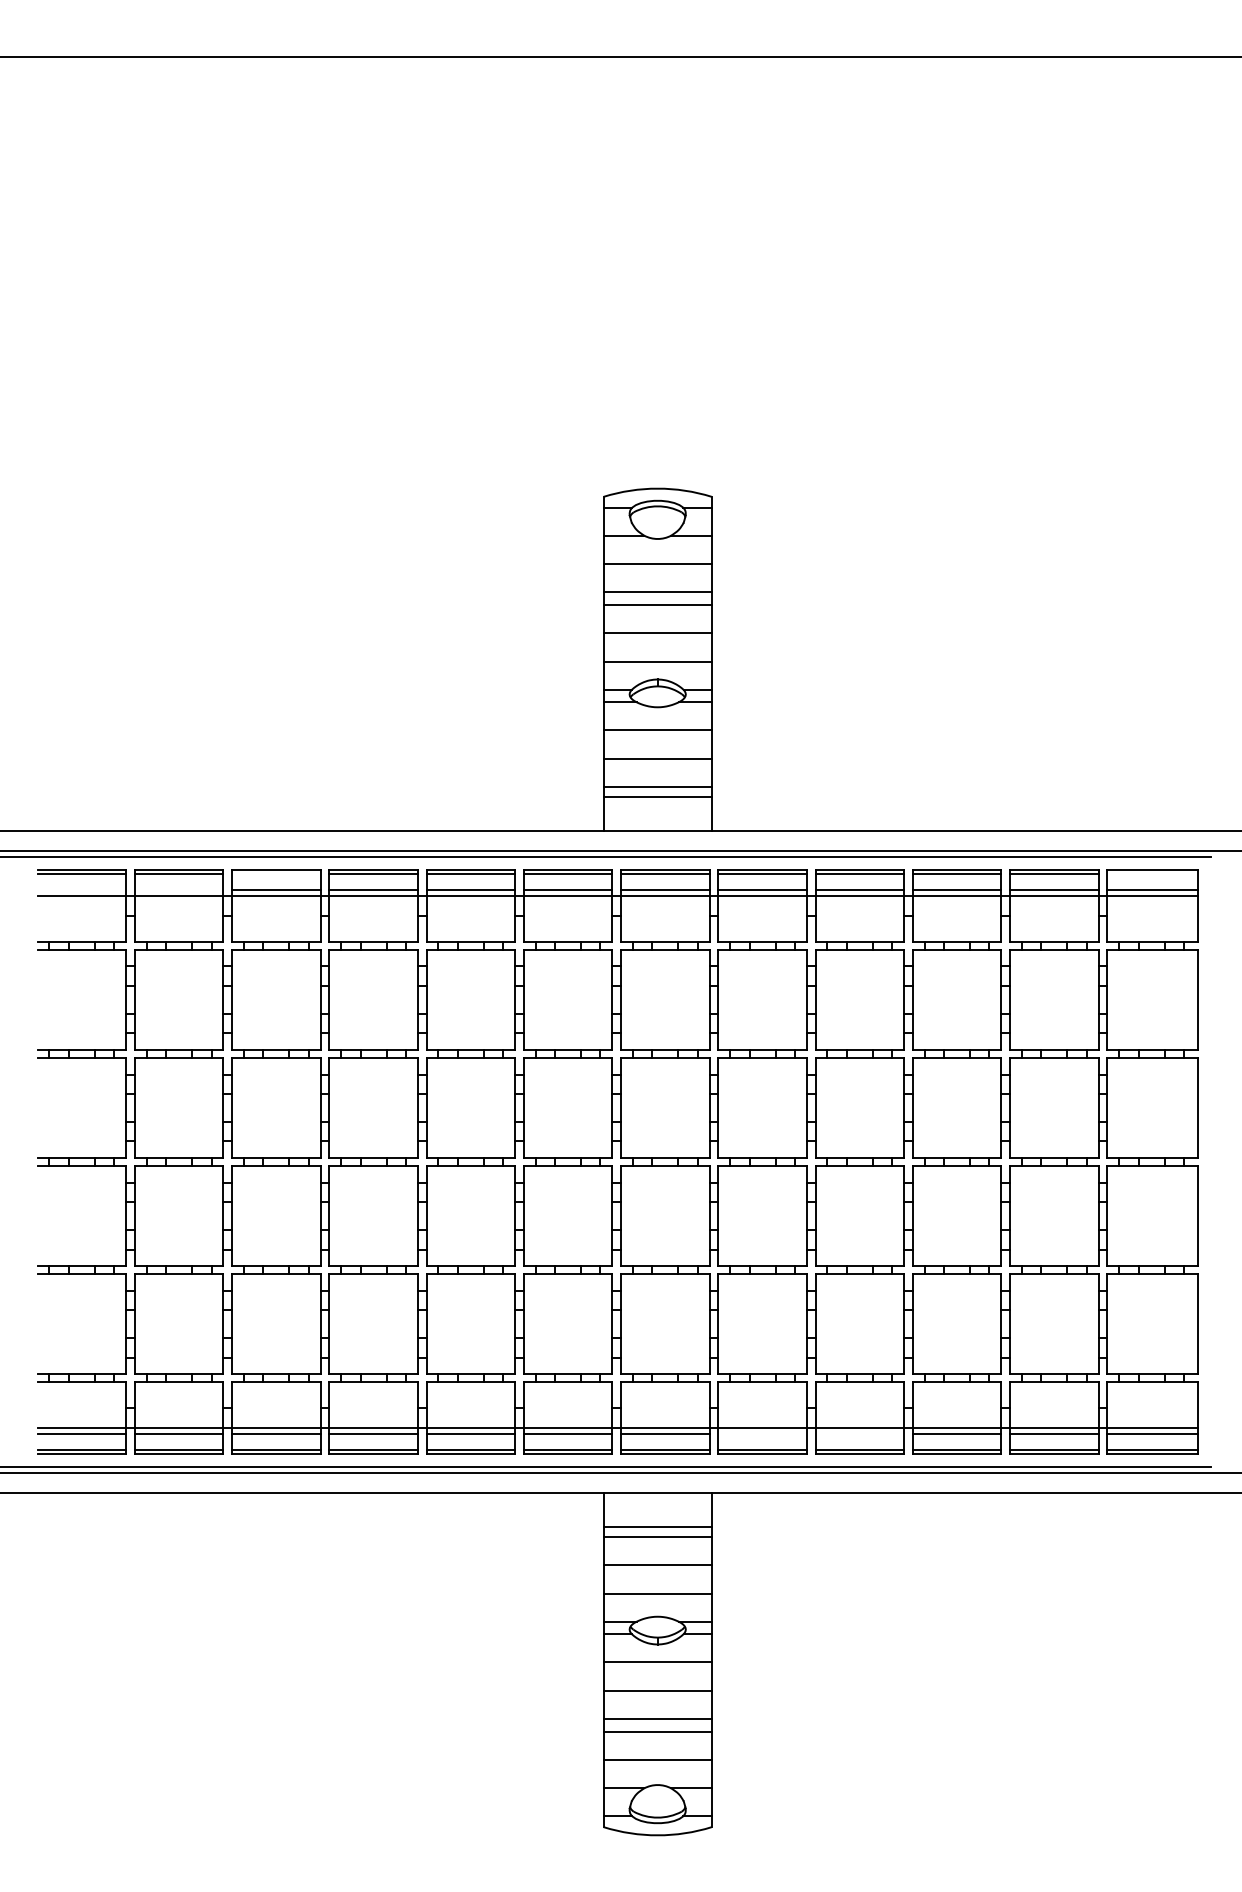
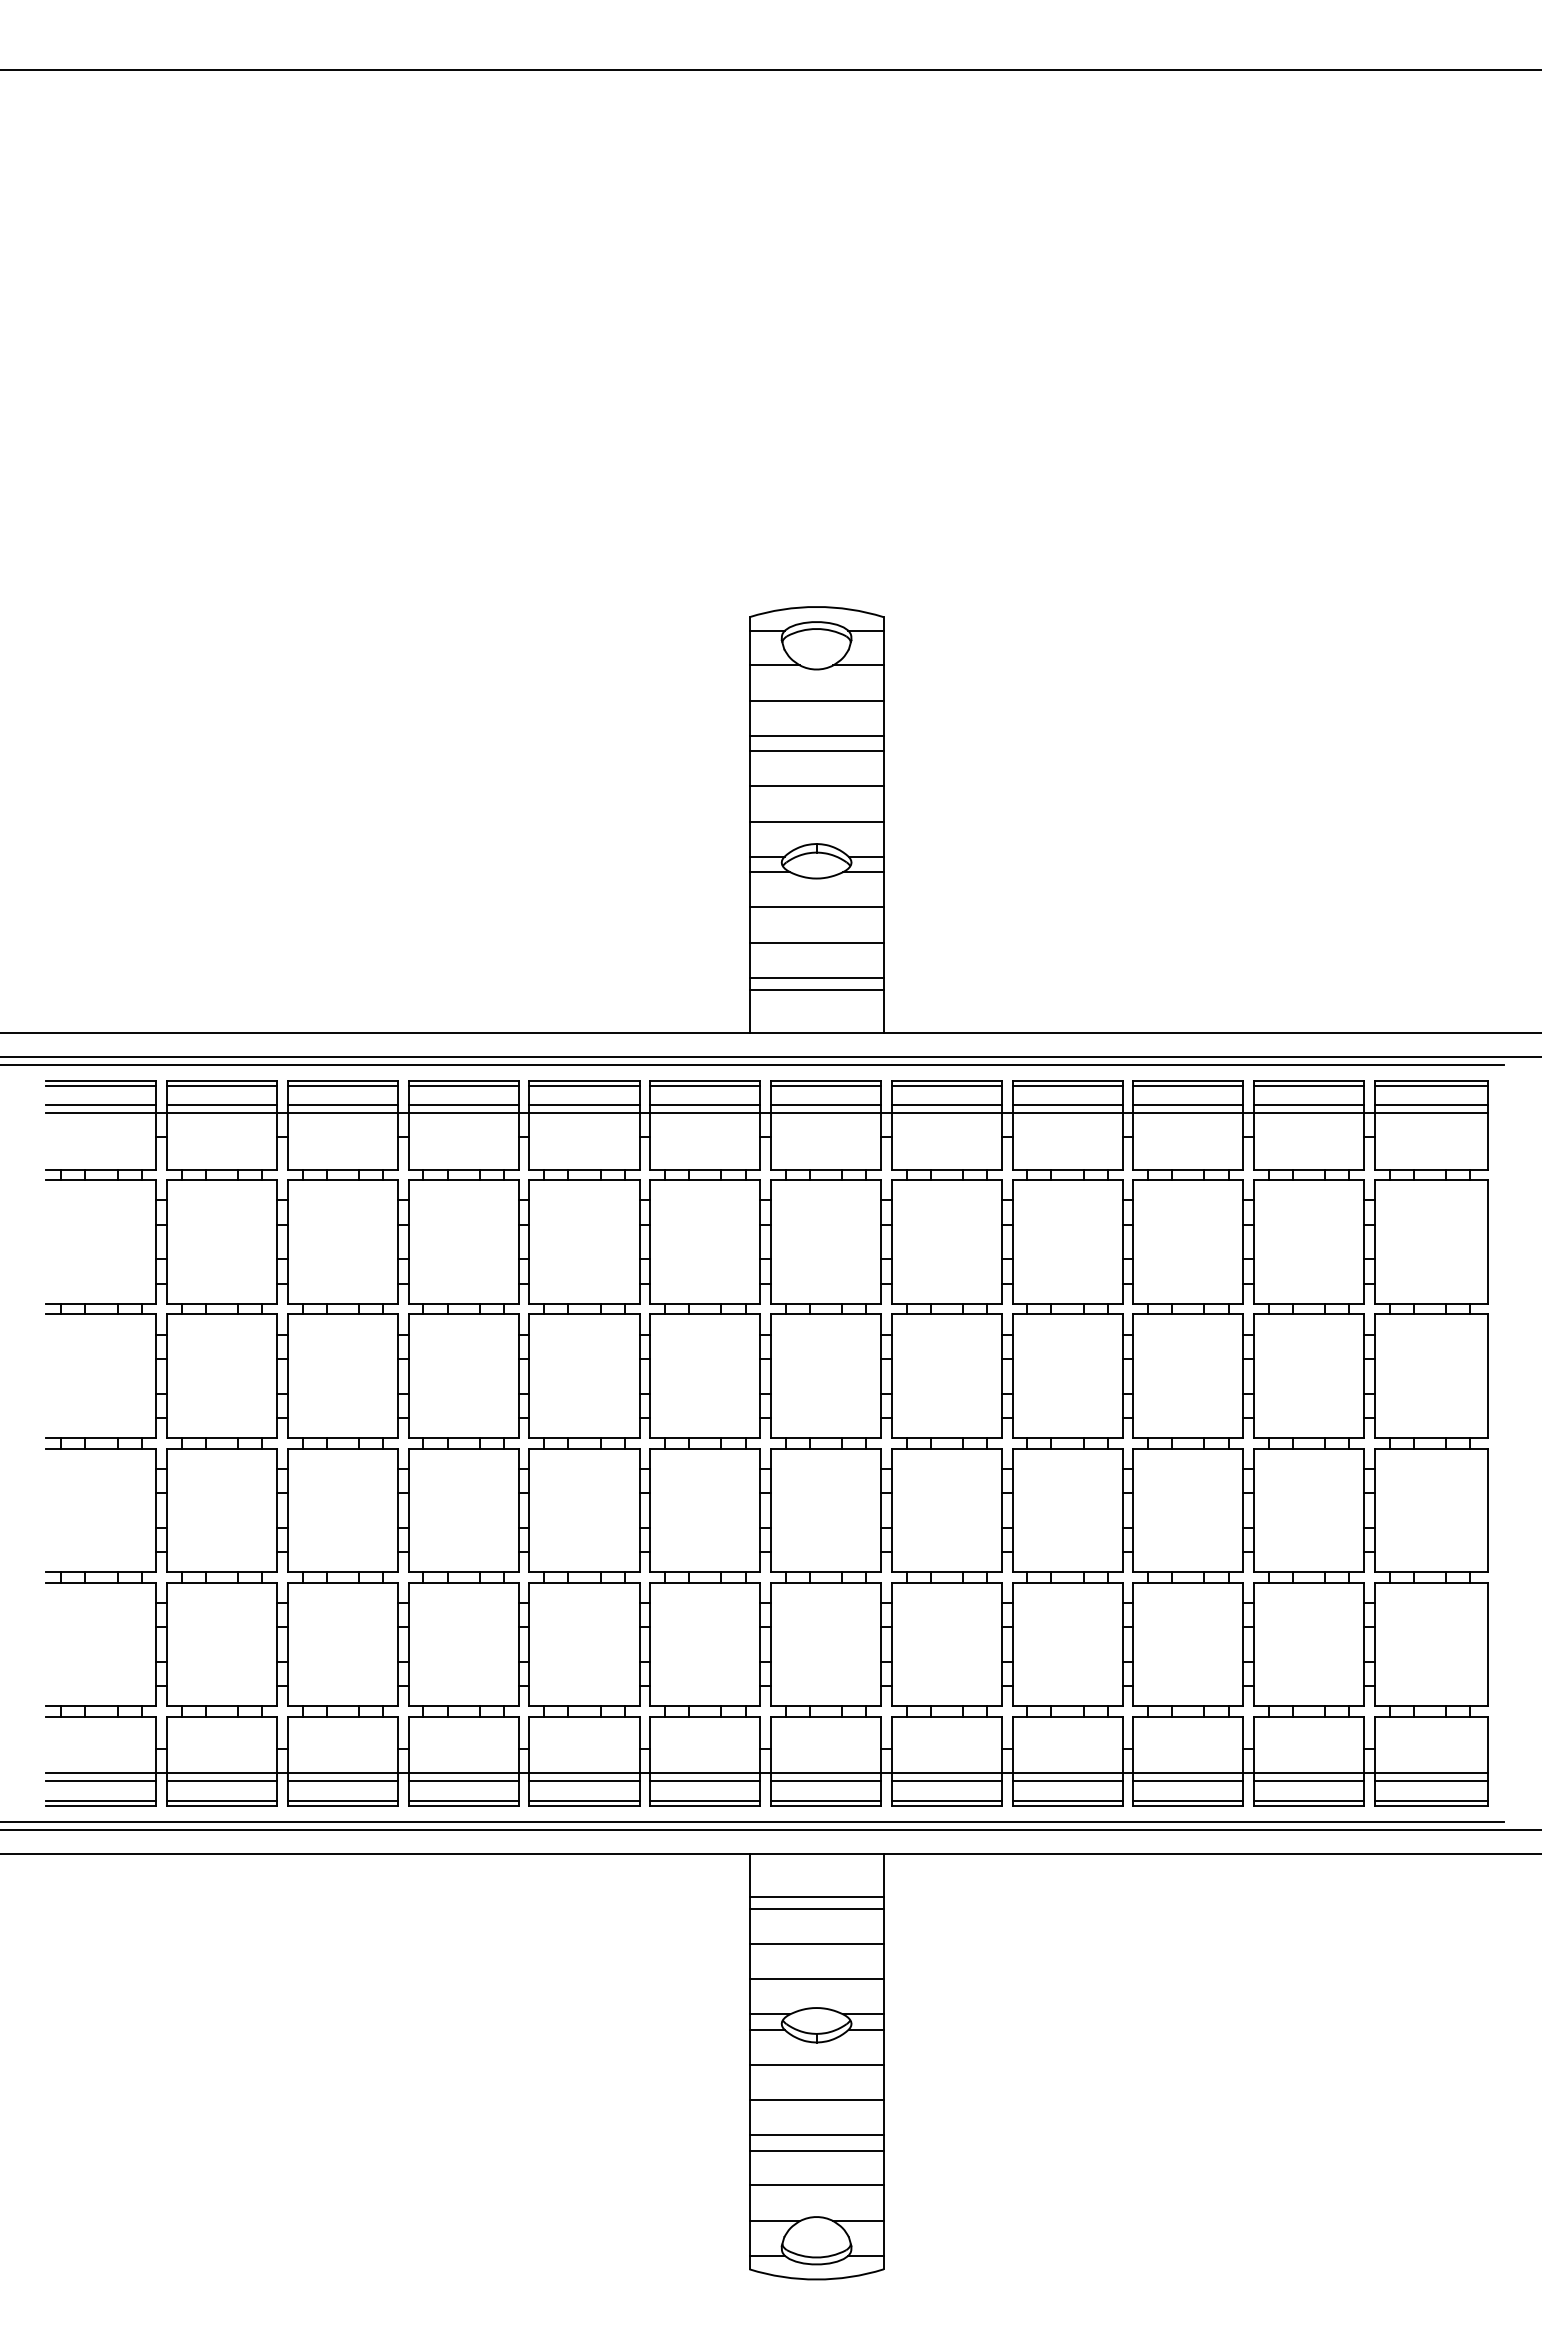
line: (275, 873) -> (342, 1085), added
line: (1152, 873) -> (1430, 1085), added
line: (81, 890) -> (101, 1105), added
line: (179, 890) -> (222, 1105), added
line: (762, 1434) -> (946, 1781), added
line: (859, 1434) -> (1067, 1781), added

